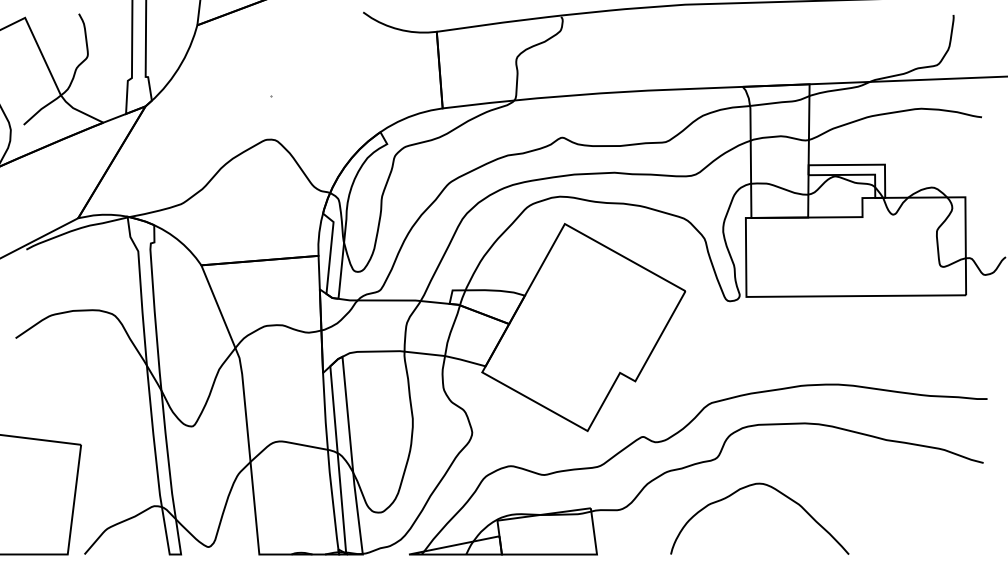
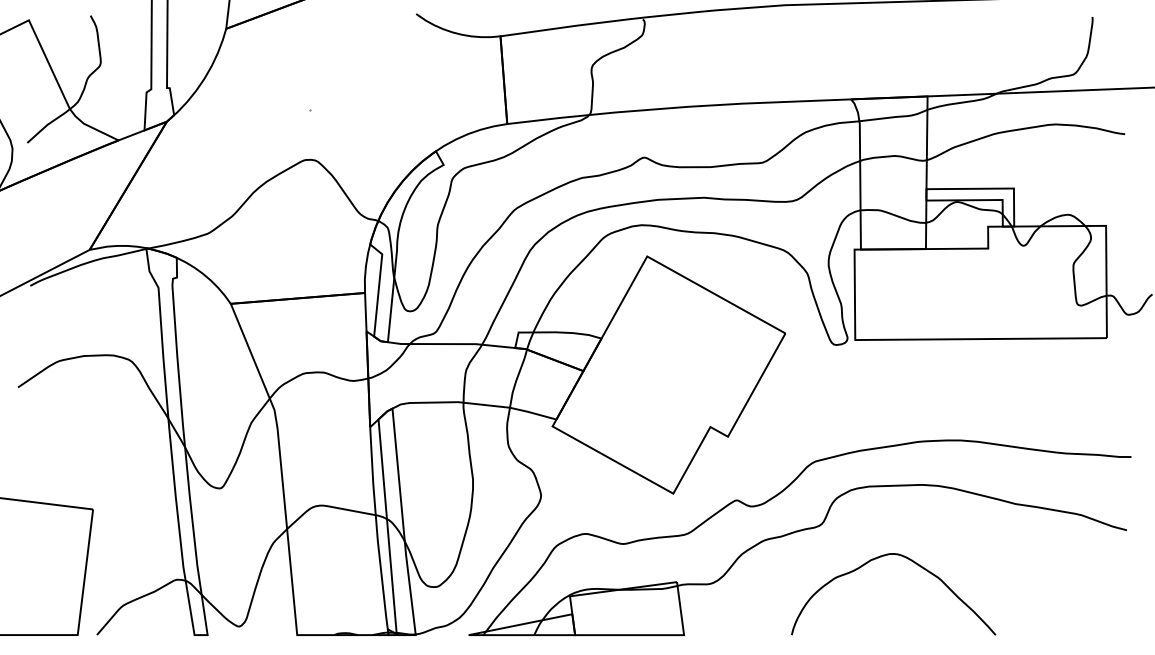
curve: (776, 491) -> (912, 562), moved

